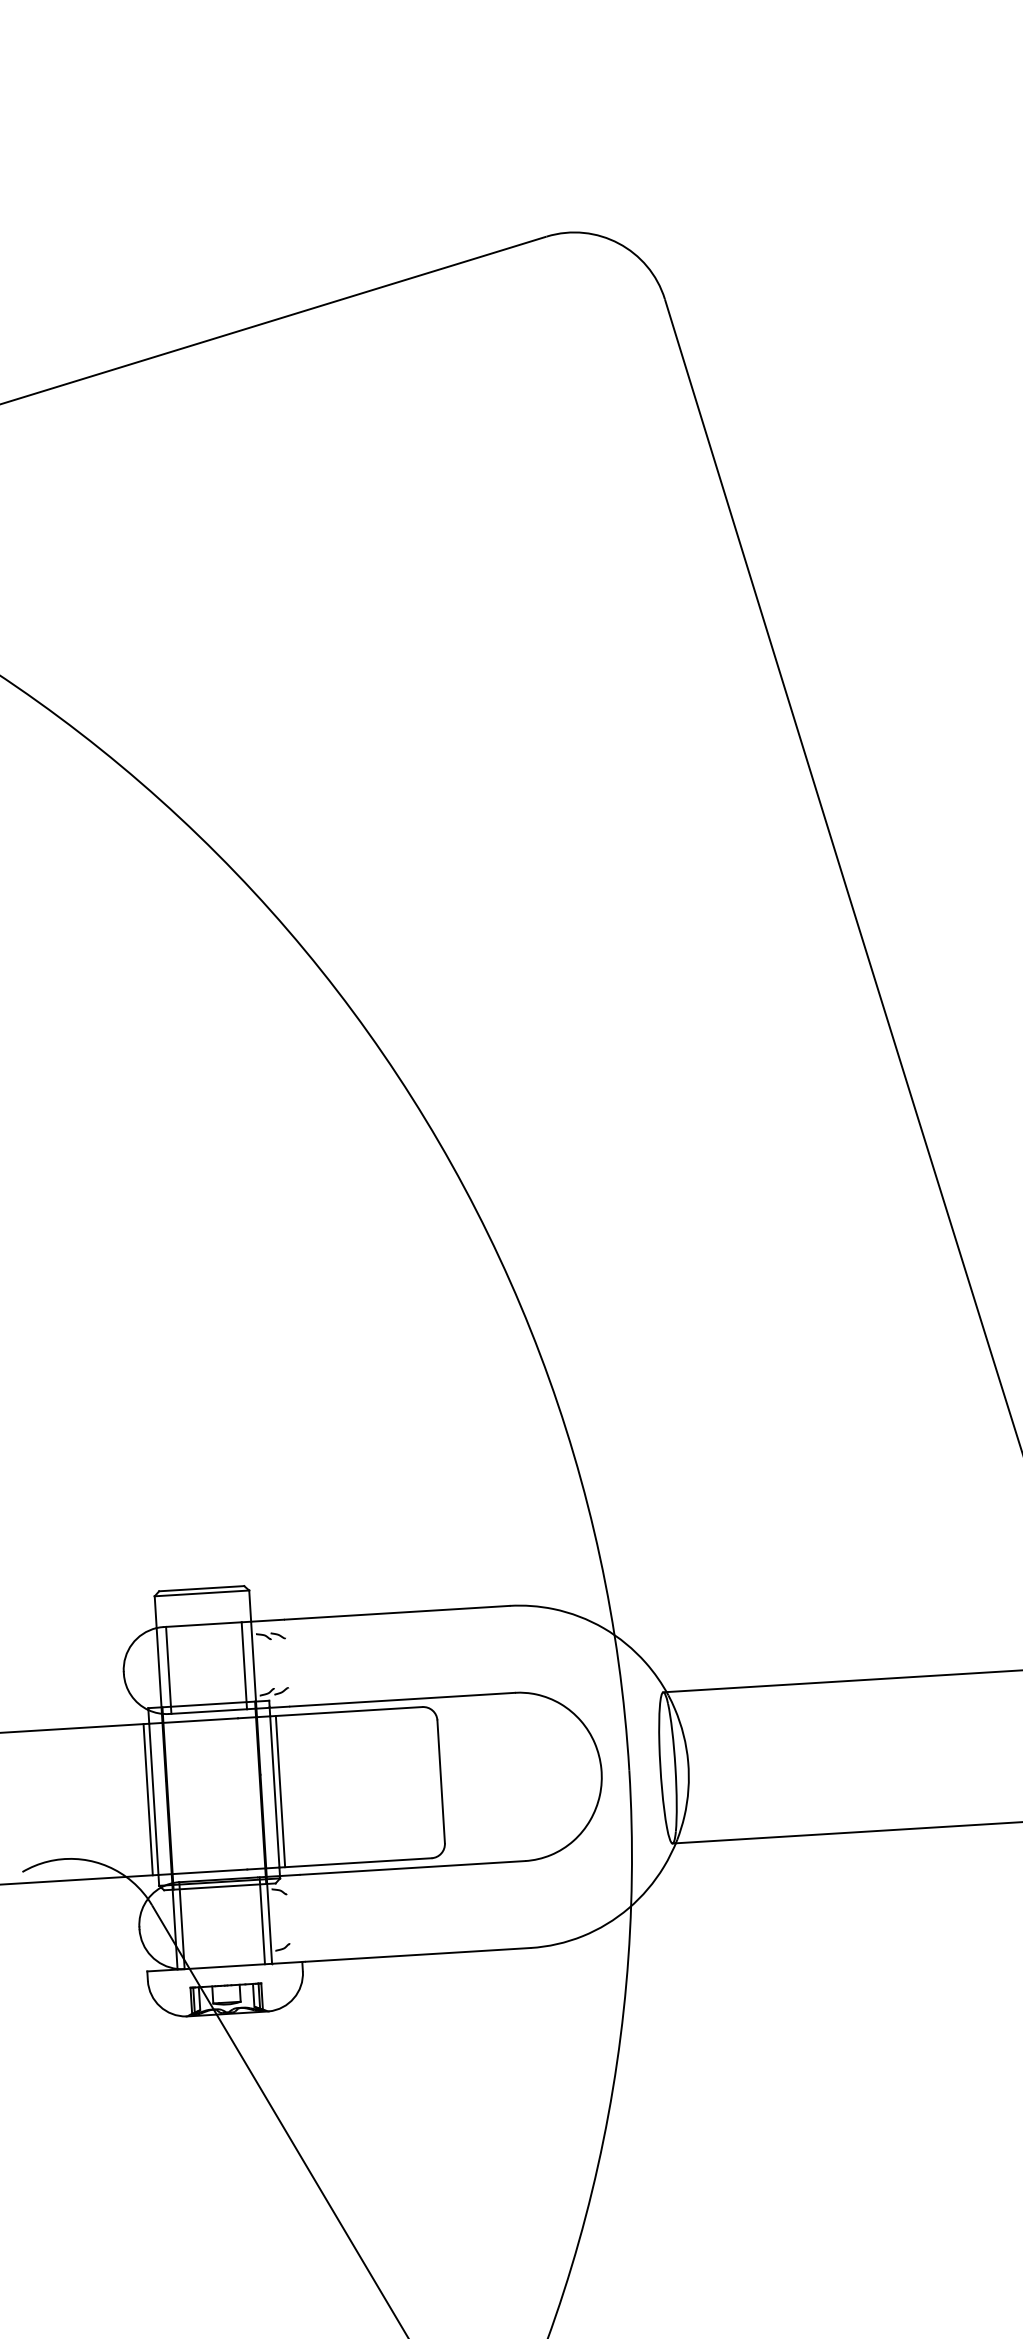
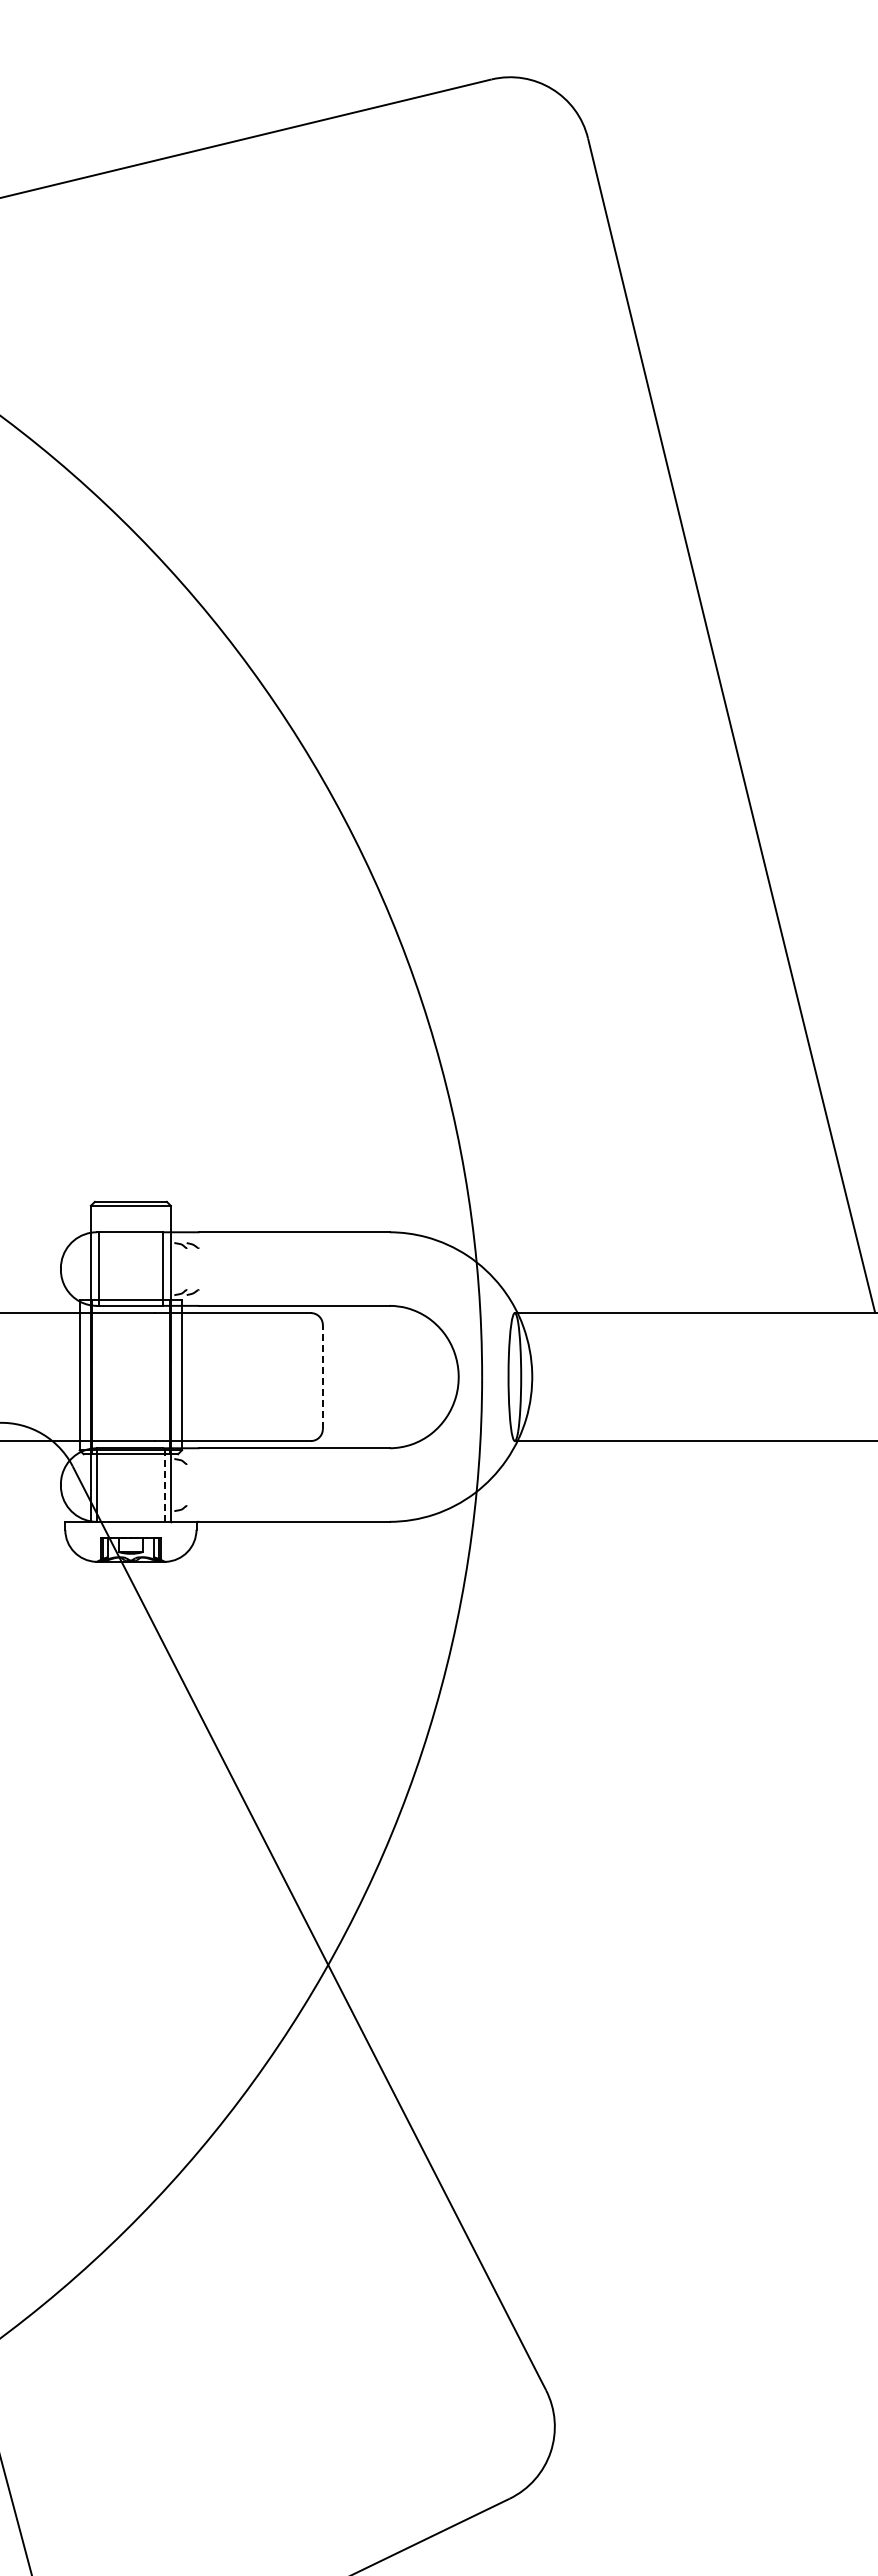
line: (440, 1782) -> (322, 1377), solid -> dashed
line: (280, 1792) -> (186, 1377), removed
line: (147, 1800) -> (74, 1377), removed
line: (261, 1921) -> (164, 1485), solid -> dashed

